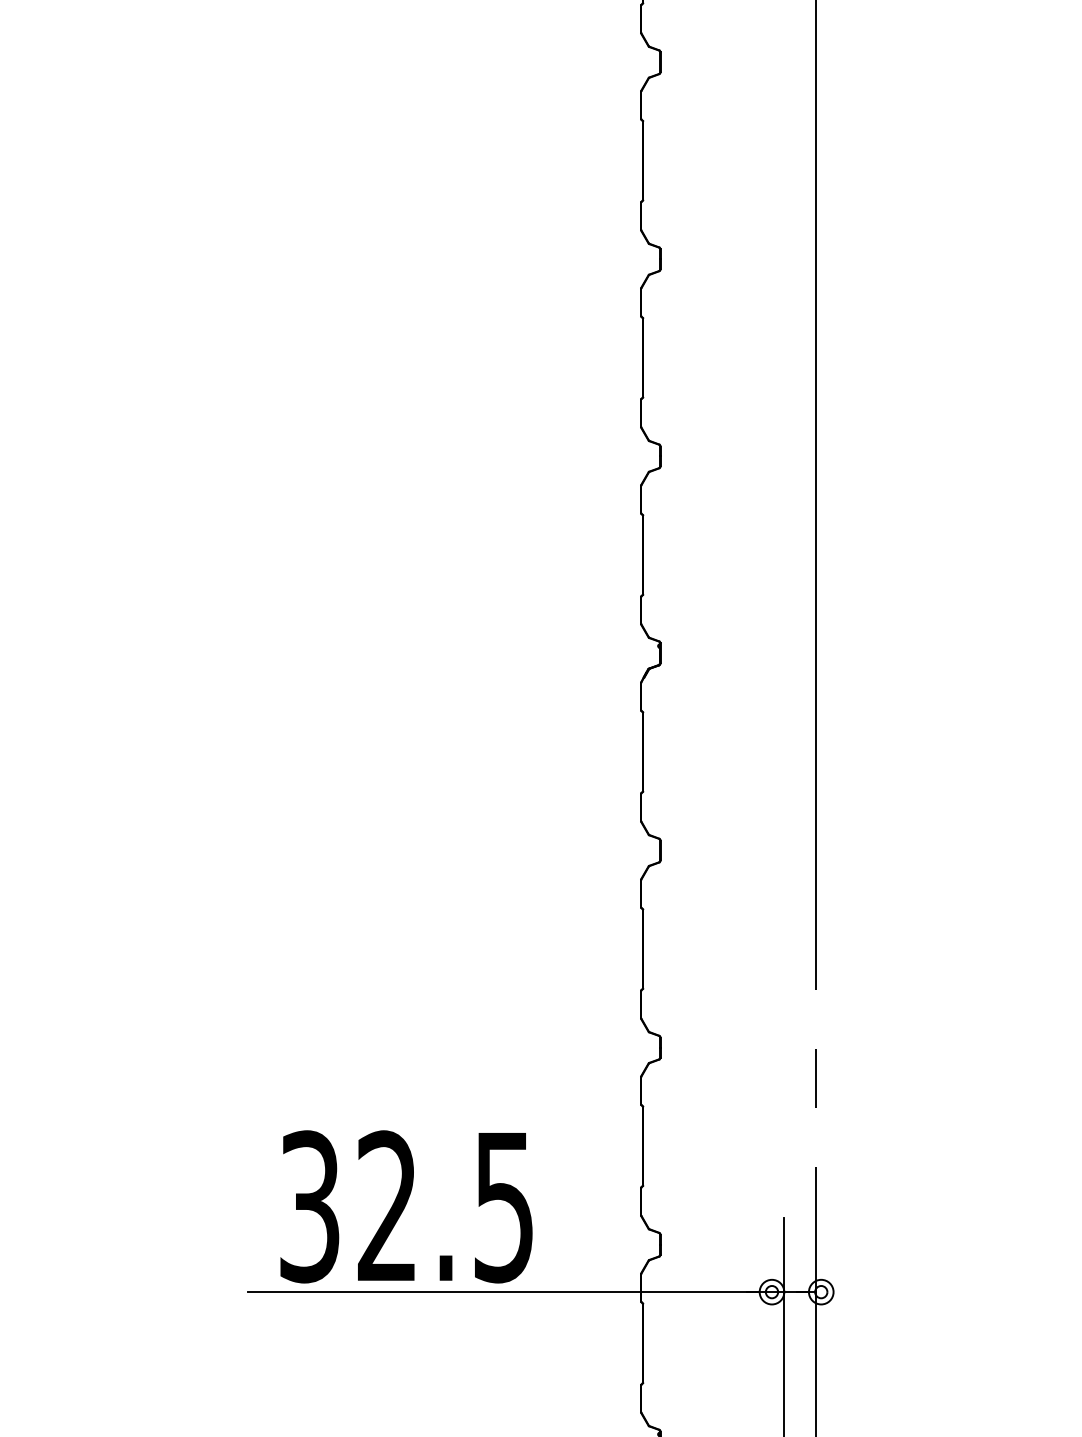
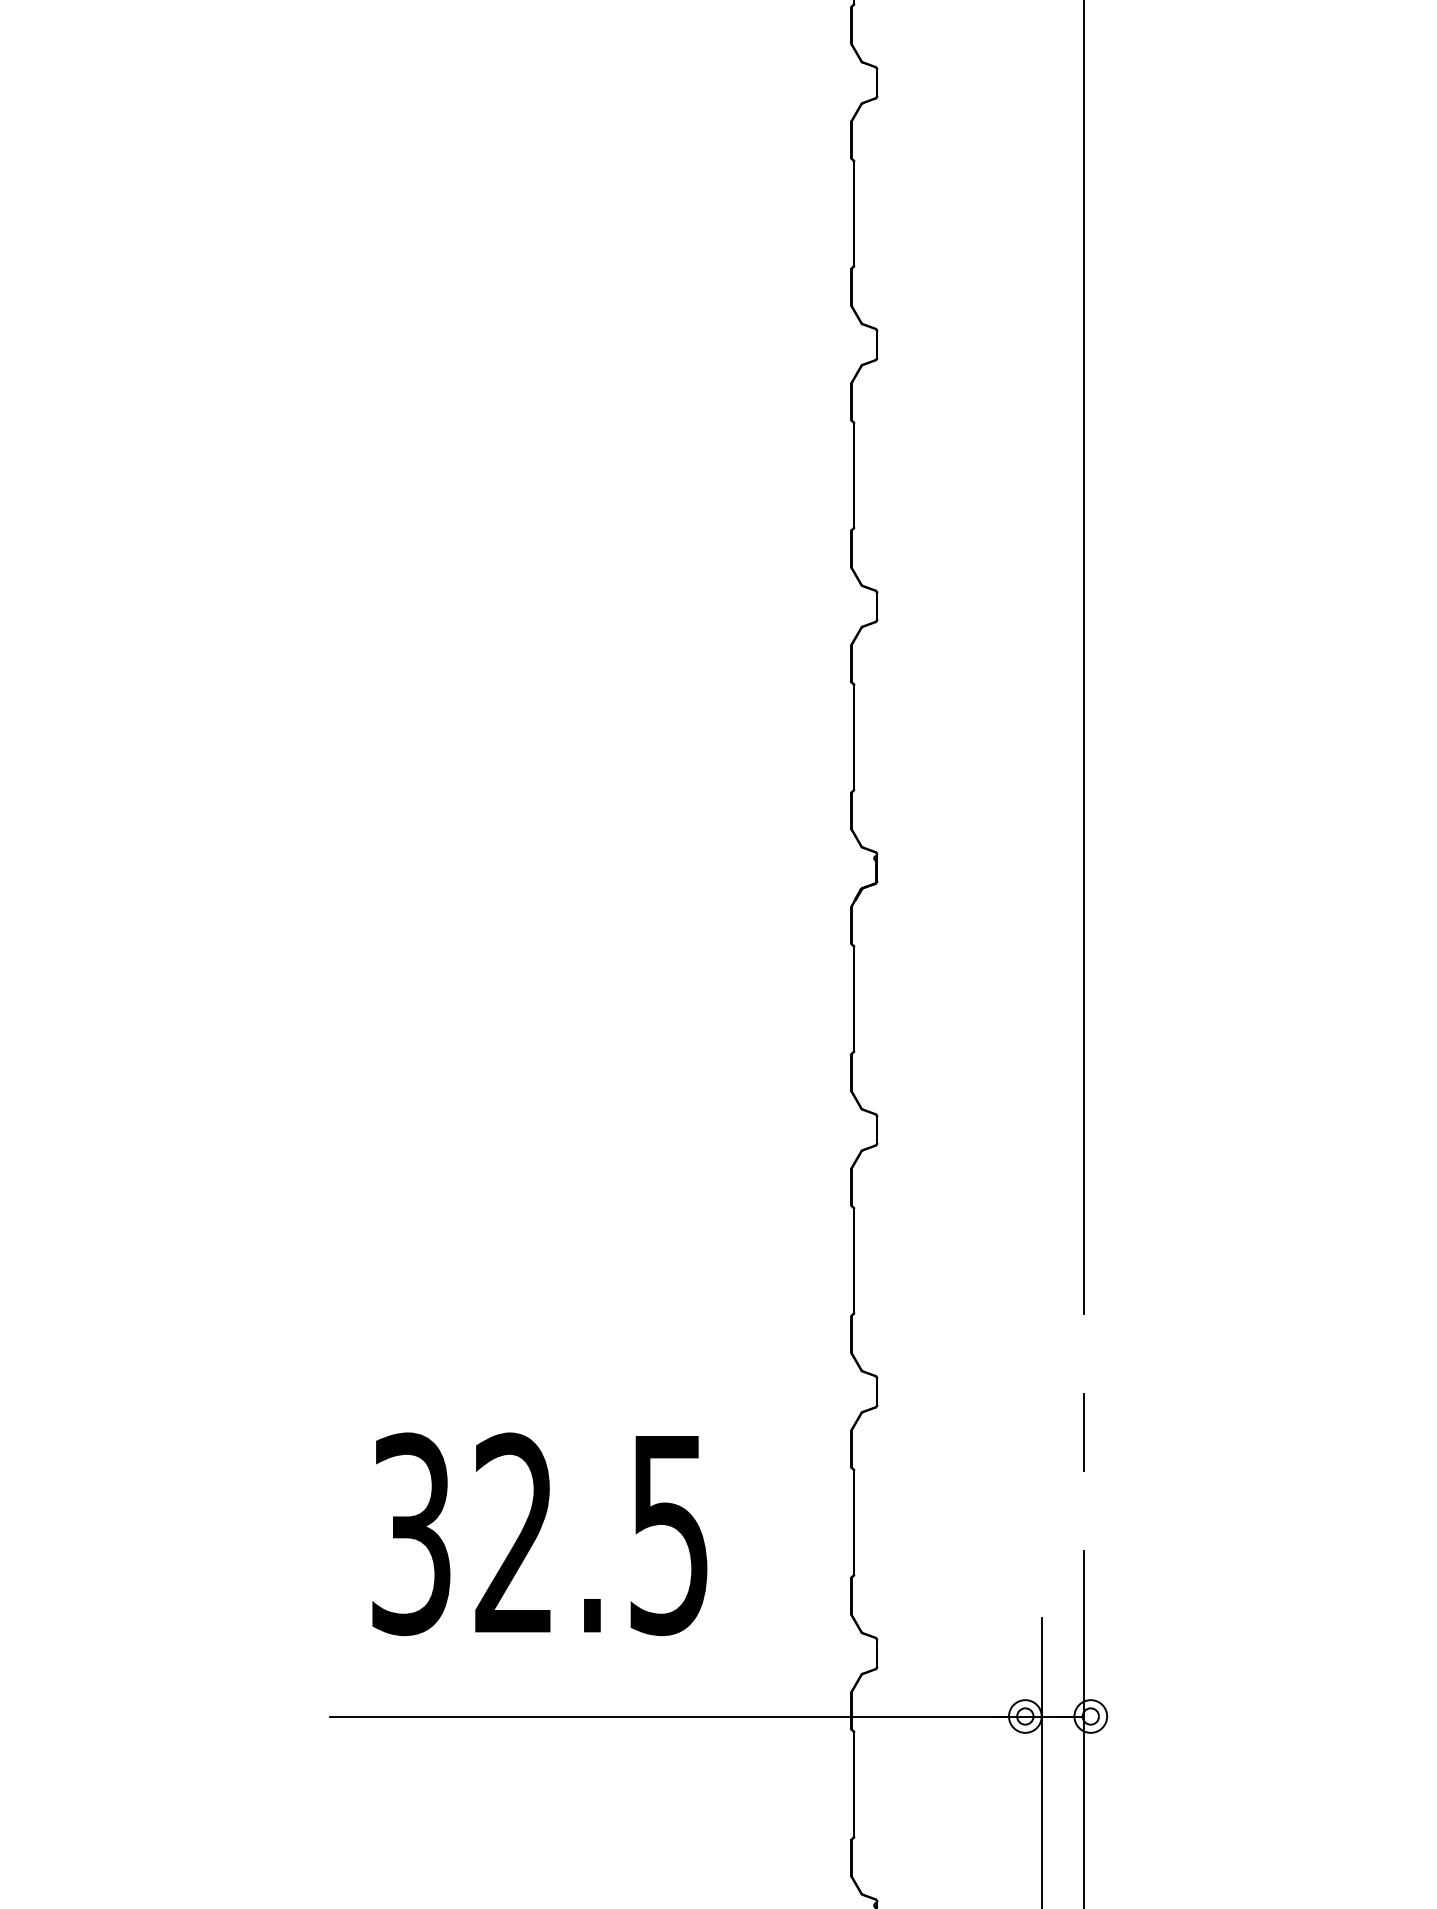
text: (406, 1207) -> (539, 1534), moved

